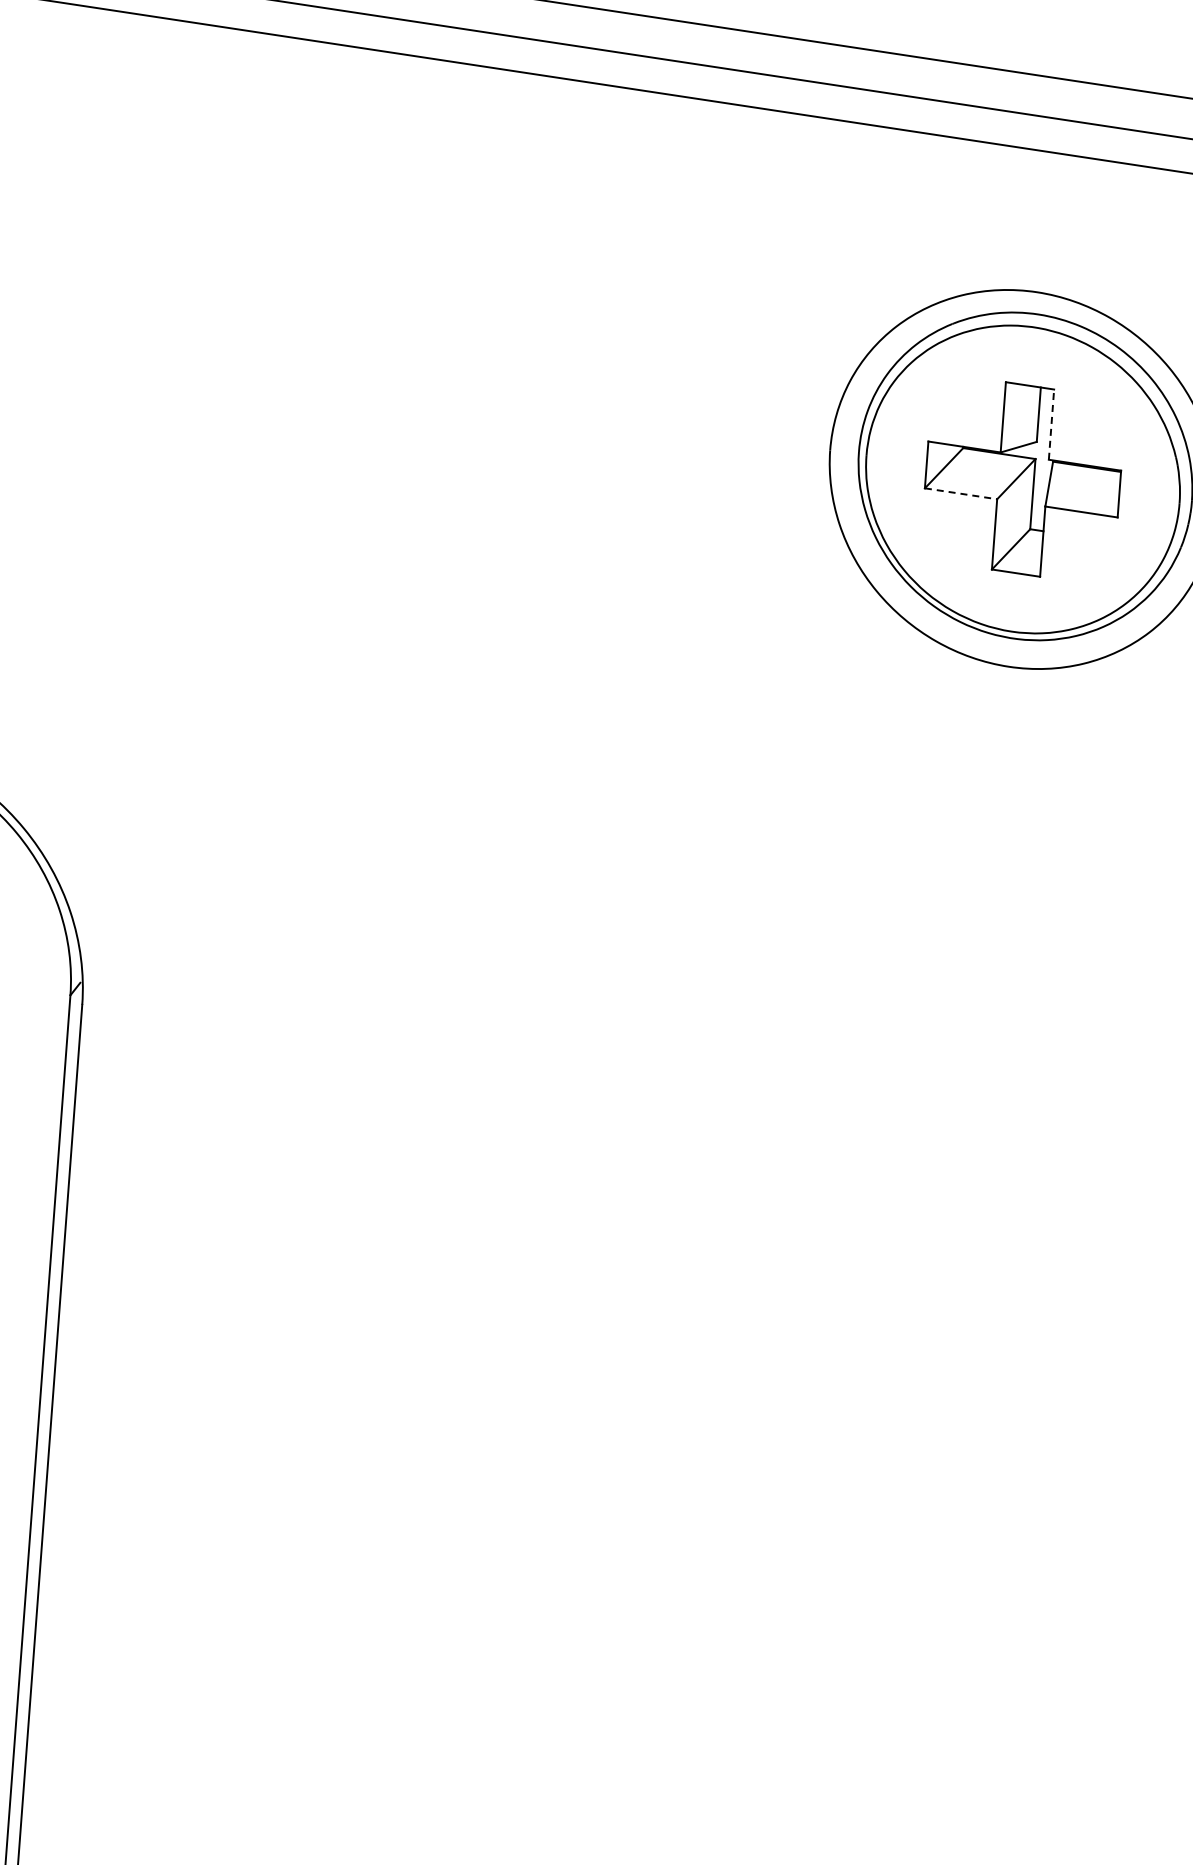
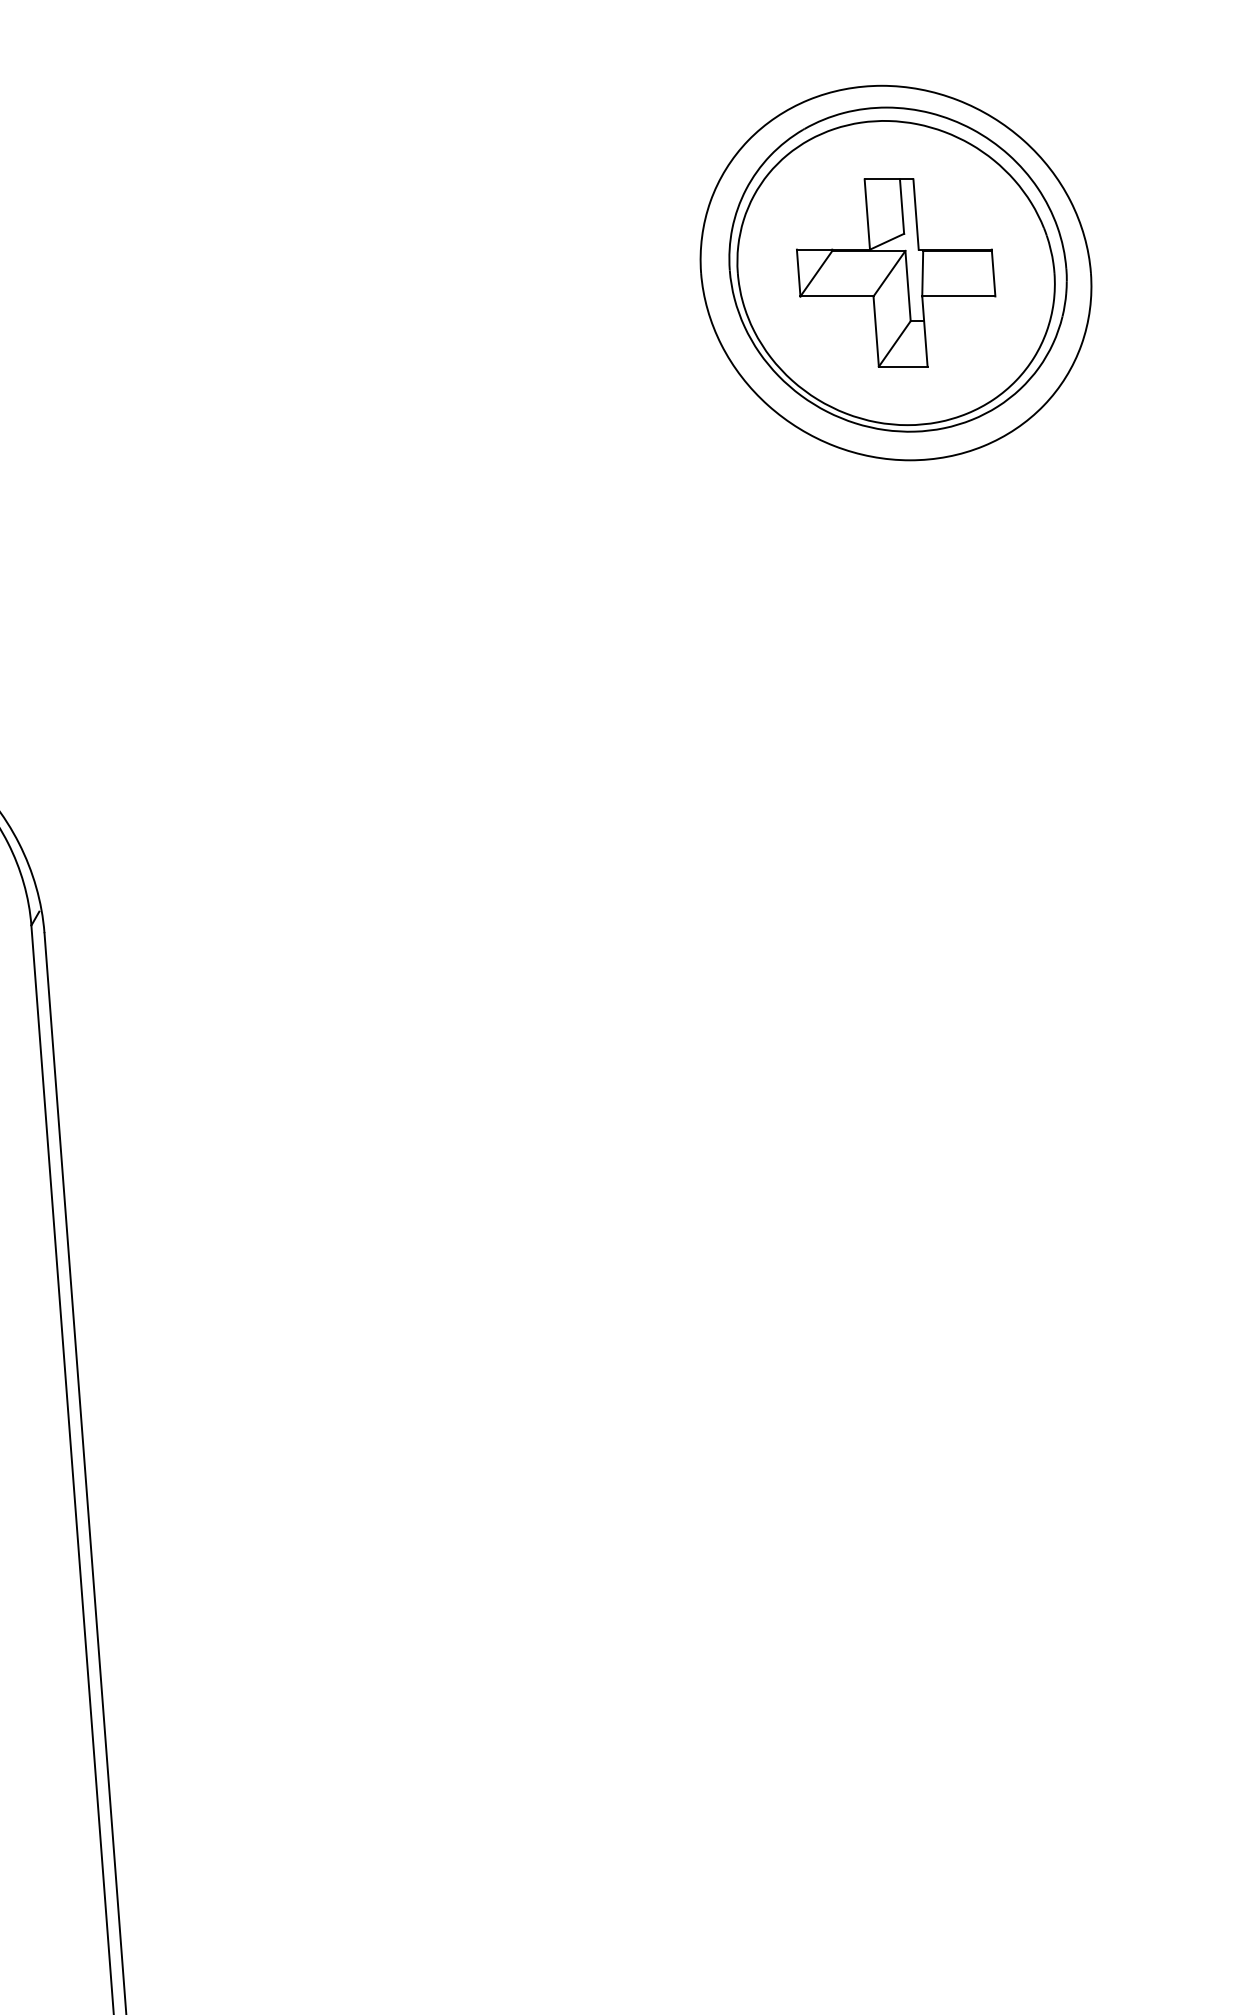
line: (1051, 424) -> (916, 214), dashed -> solid
line: (960, 493) -> (836, 296), dashed -> solid

